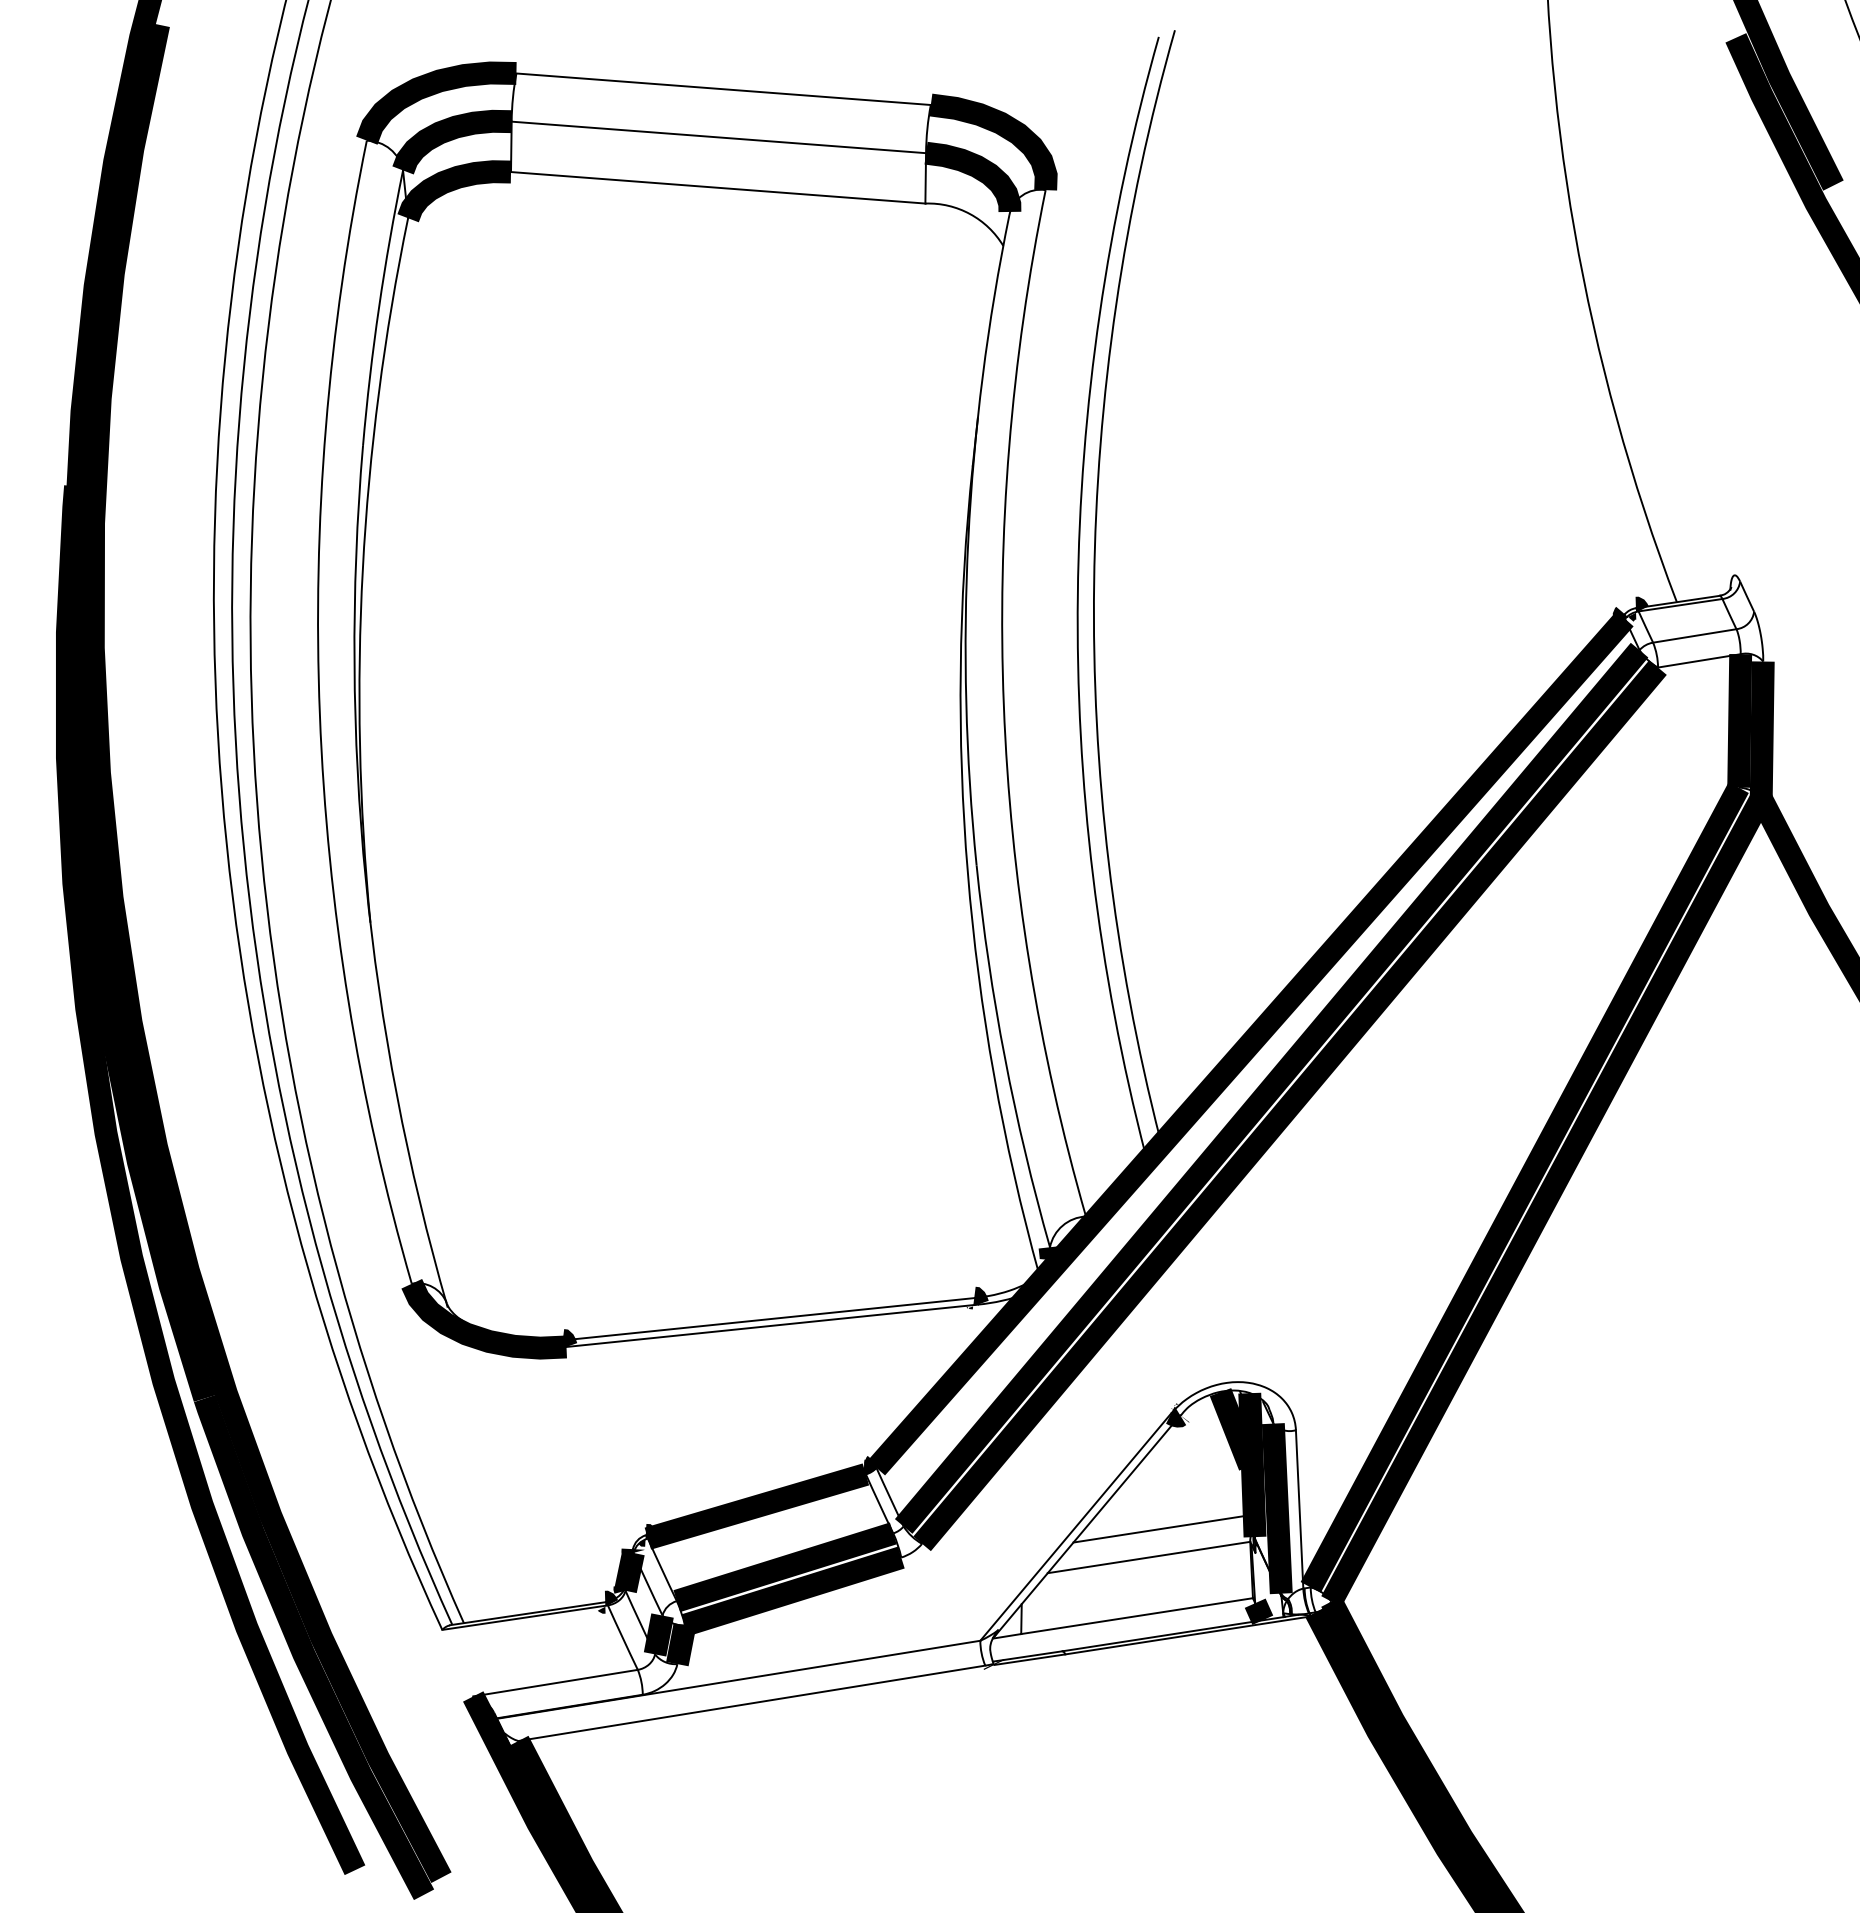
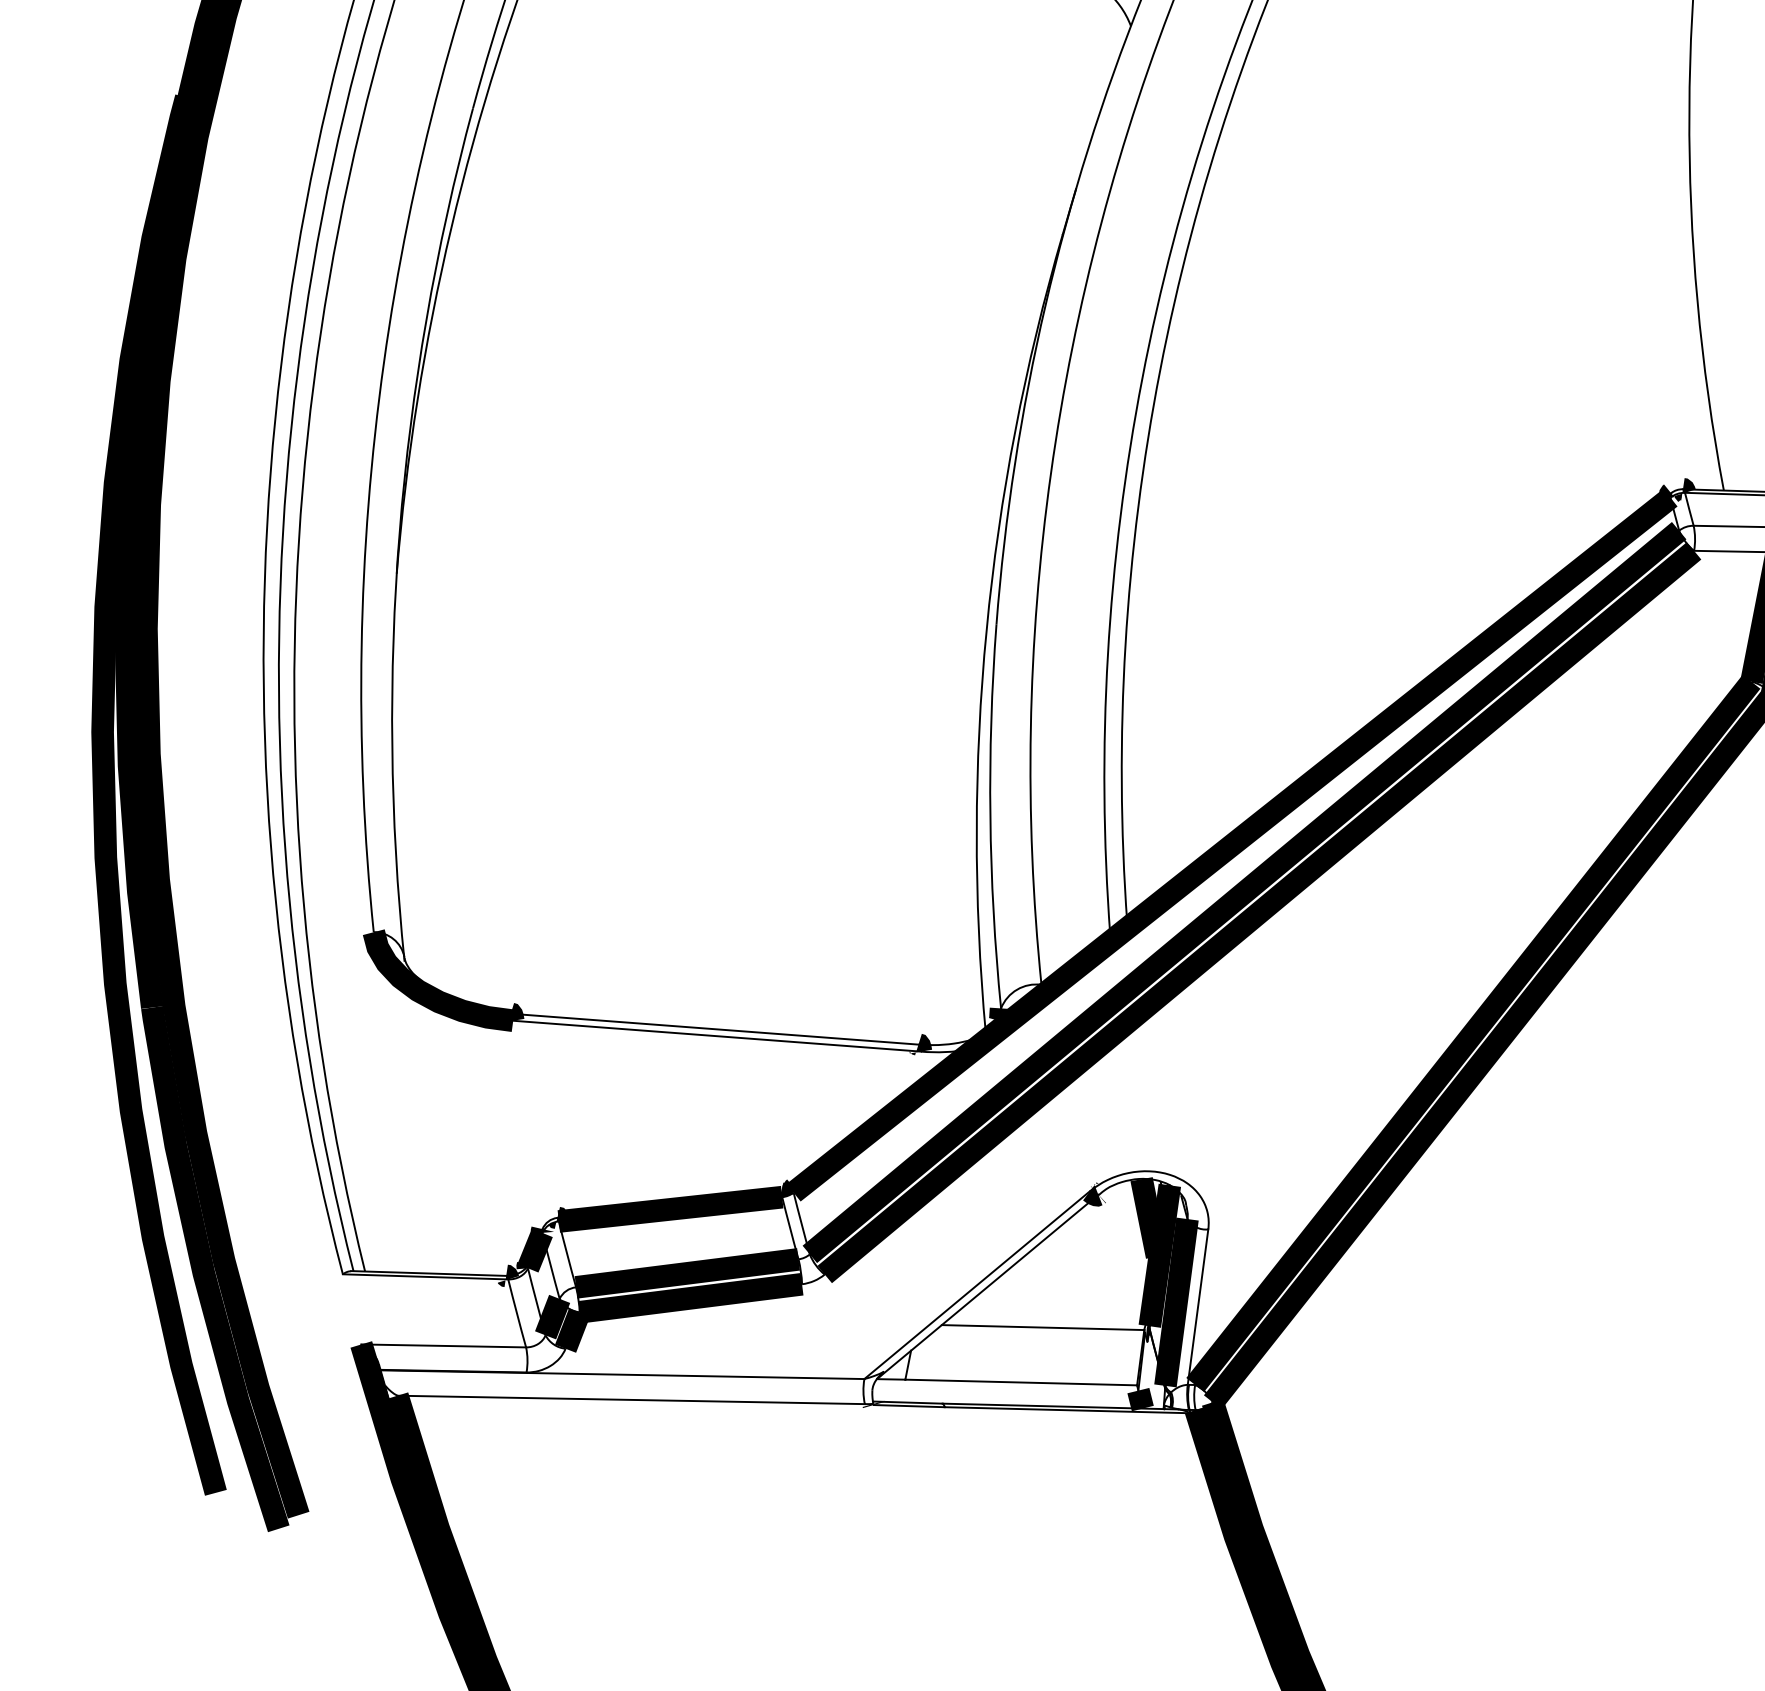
line: (1163, 1528) -> (1062, 1301), removed

